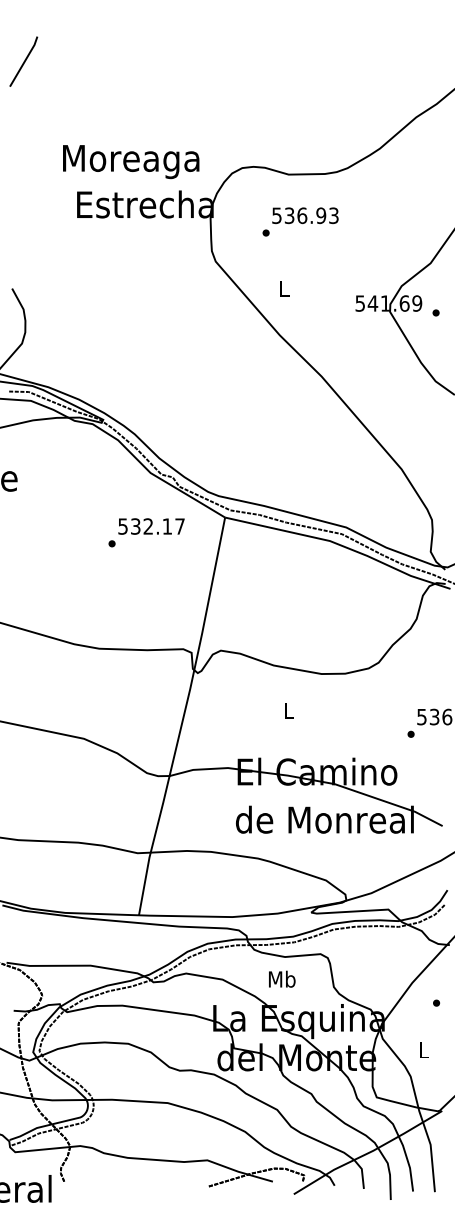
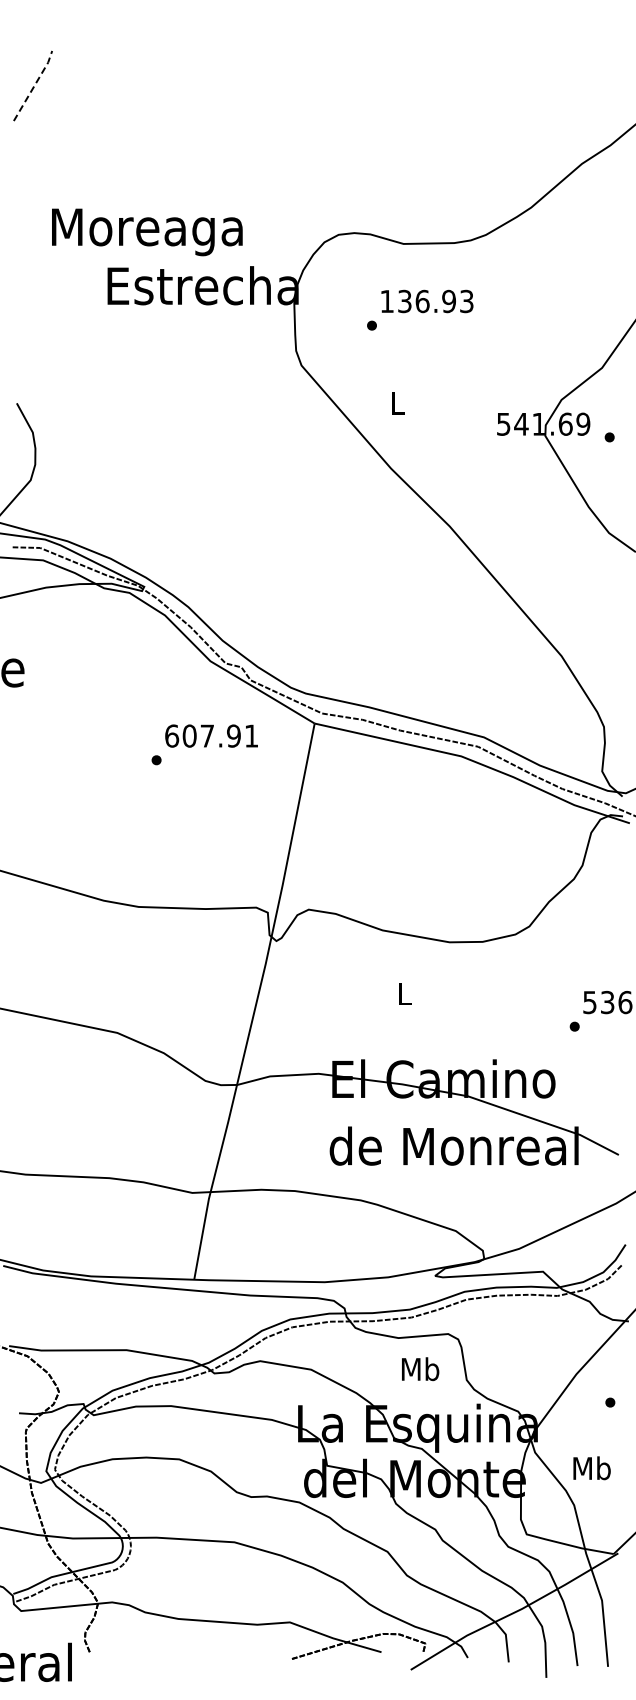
line: (24, 61) -> (34, 85), solid -> dashed
text: (131, 162) -> (147, 232), moved
text: (276, 215) -> (386, 301), 536.93 -> 136.93
text: (151, 526) -> (211, 735), 532.17 -> 607.91
text: (282, 979) -> (420, 1369), moved
text: (423, 1050) -> (591, 1468), L -> Mb

